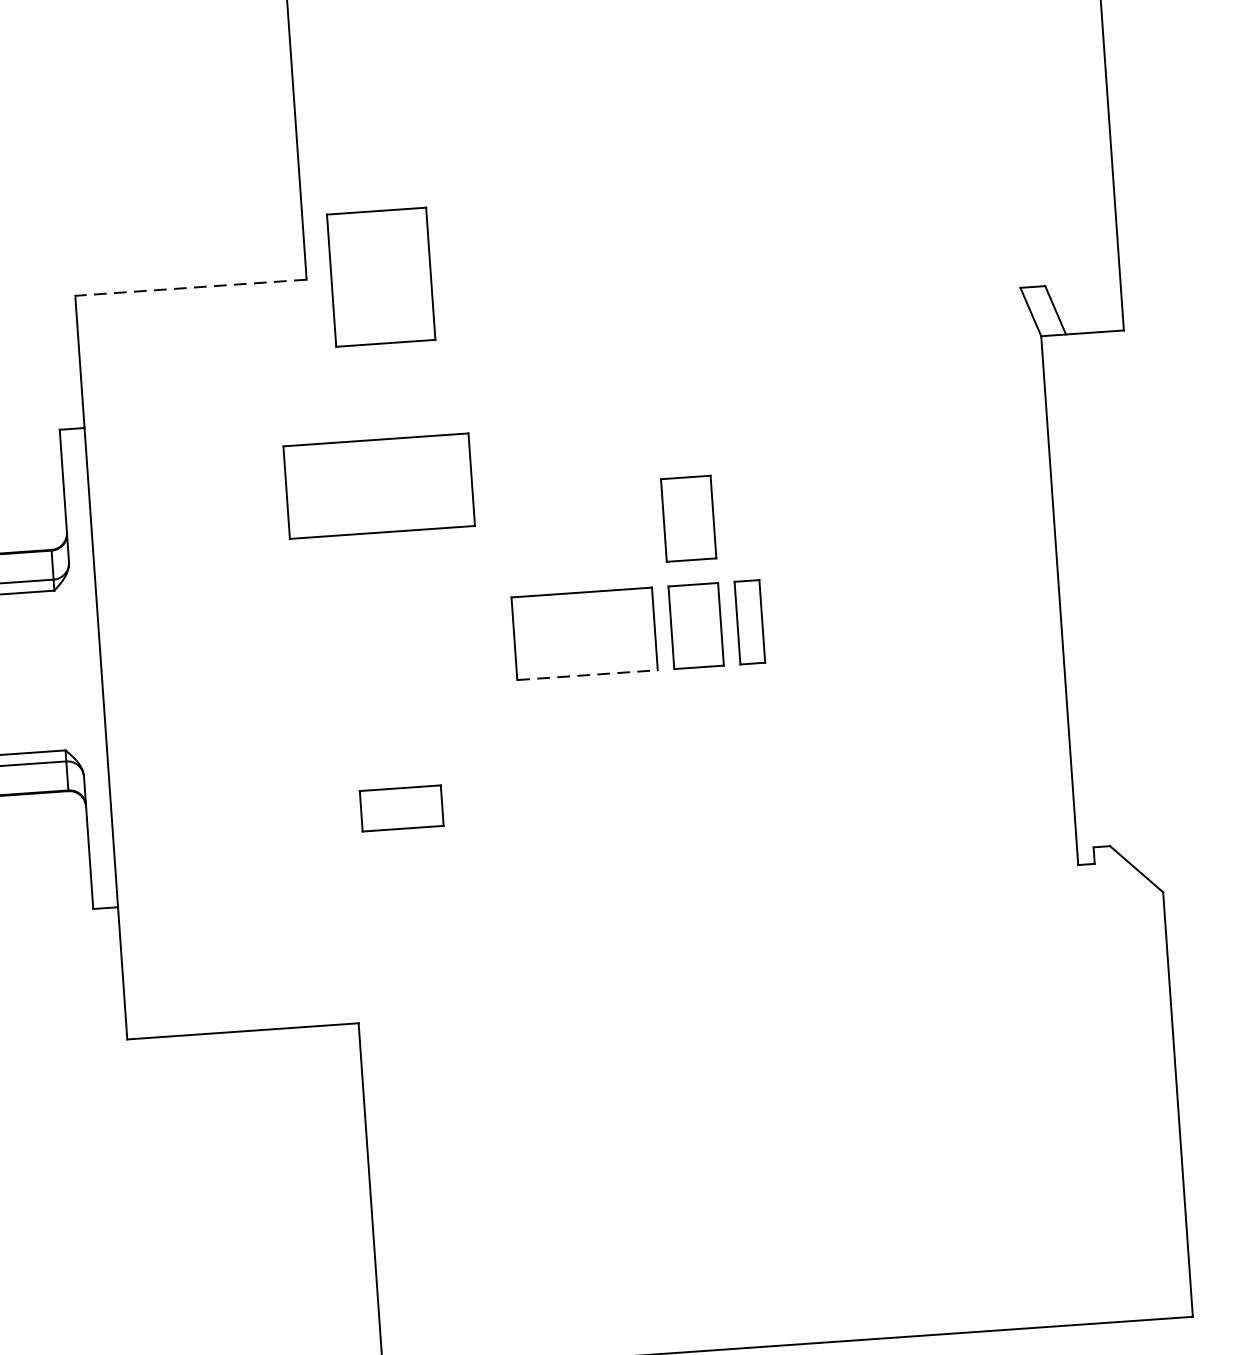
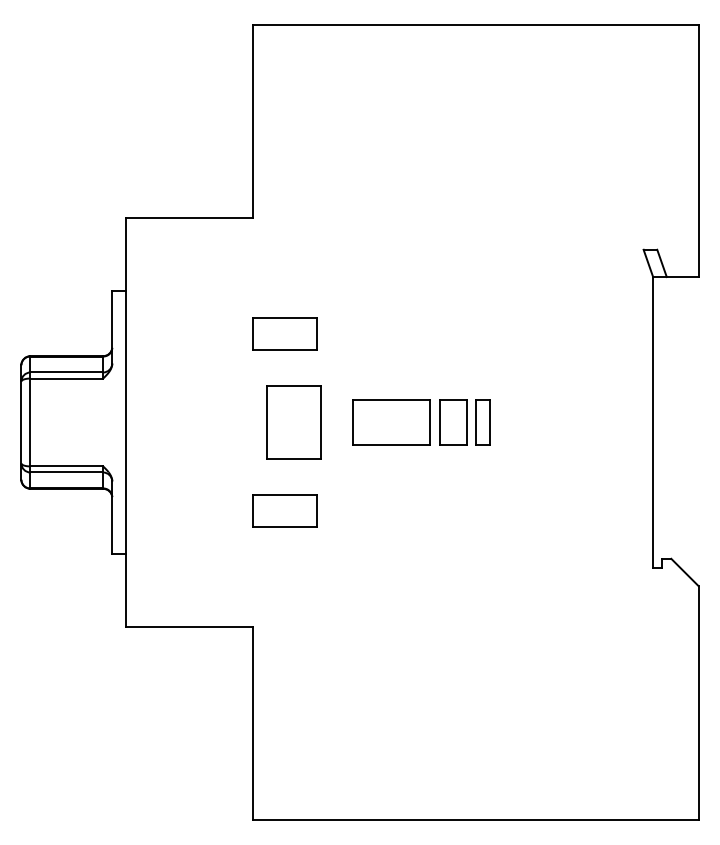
part: (380, 277) -> (293, 422), moved
line: (190, 286) -> (189, 217), dashed -> solid
part: (378, 485) -> (284, 333), size x0.62
part: (689, 518) -> (453, 363), removed
line: (587, 675) -> (391, 445), dashed -> solid
part: (400, 807) -> (284, 510), size x1.43

